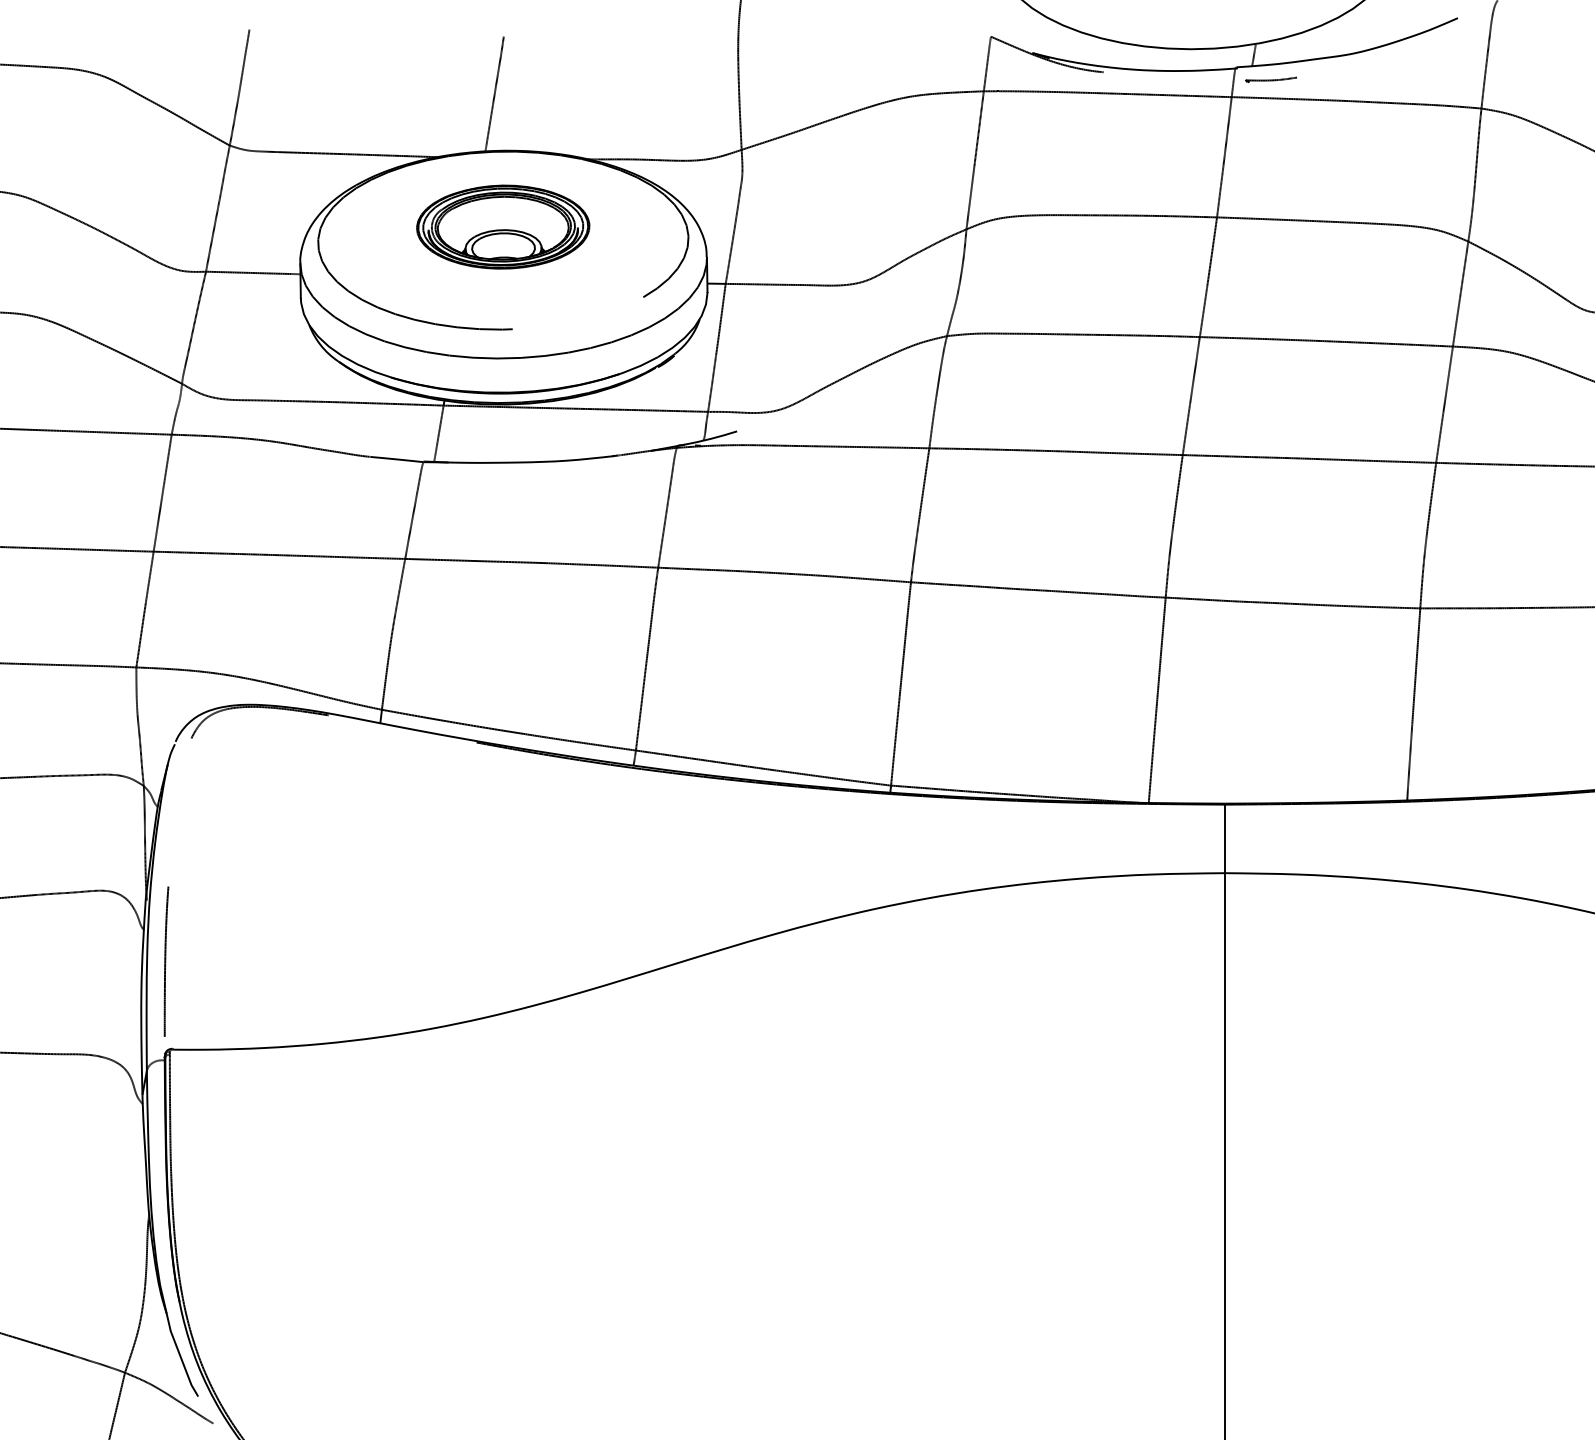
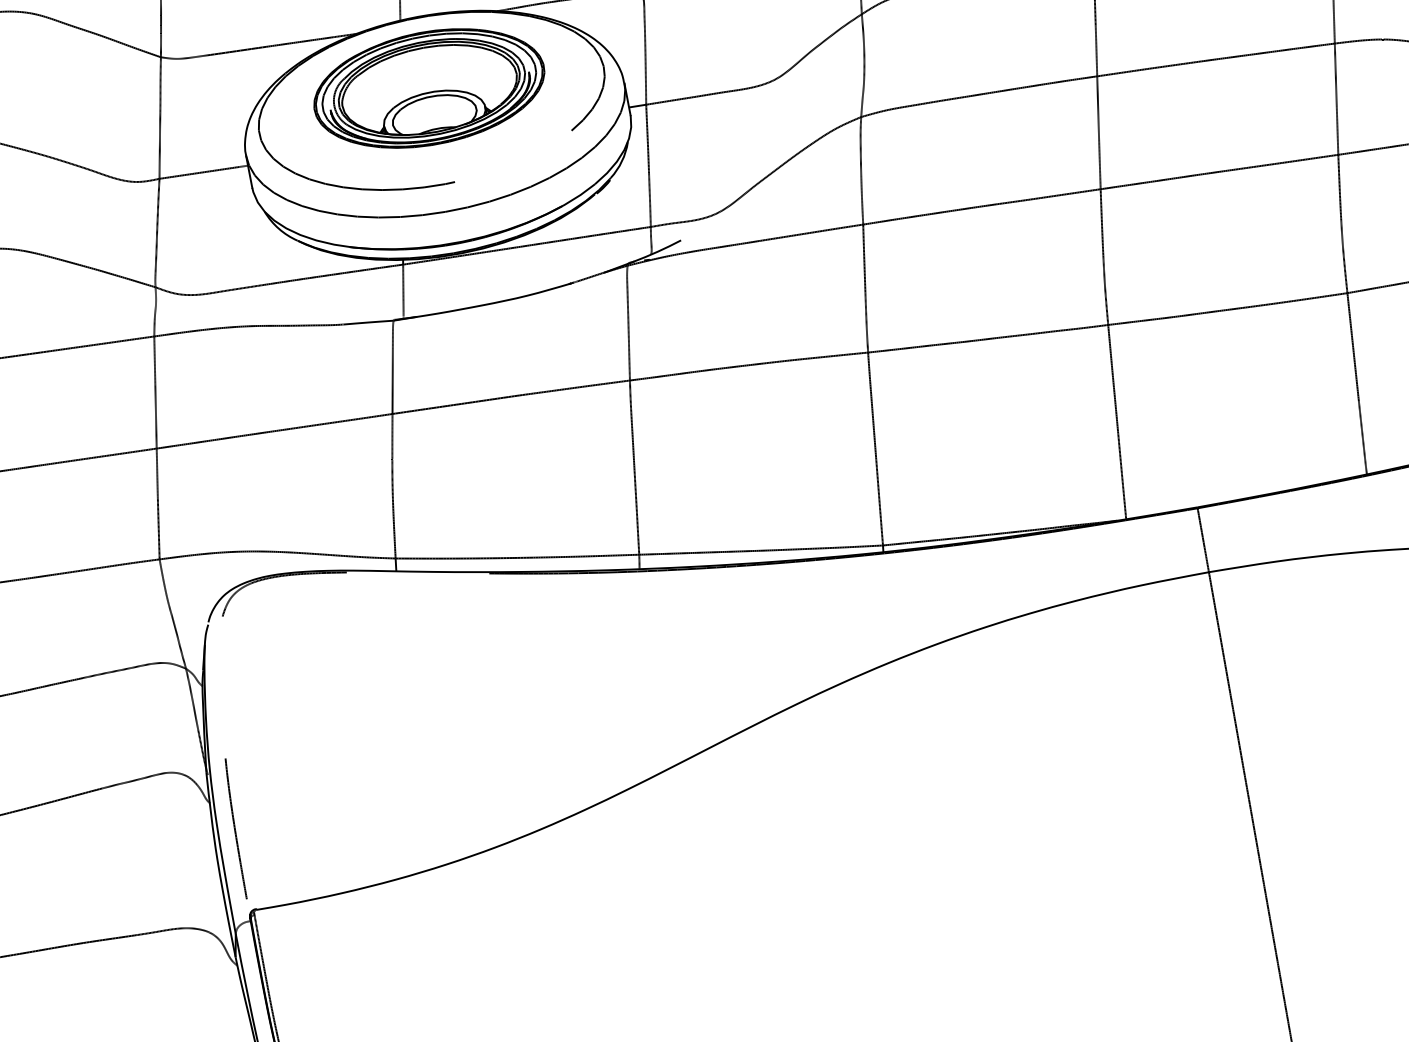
part: (503, 226) -> (429, 87), size x1.43

